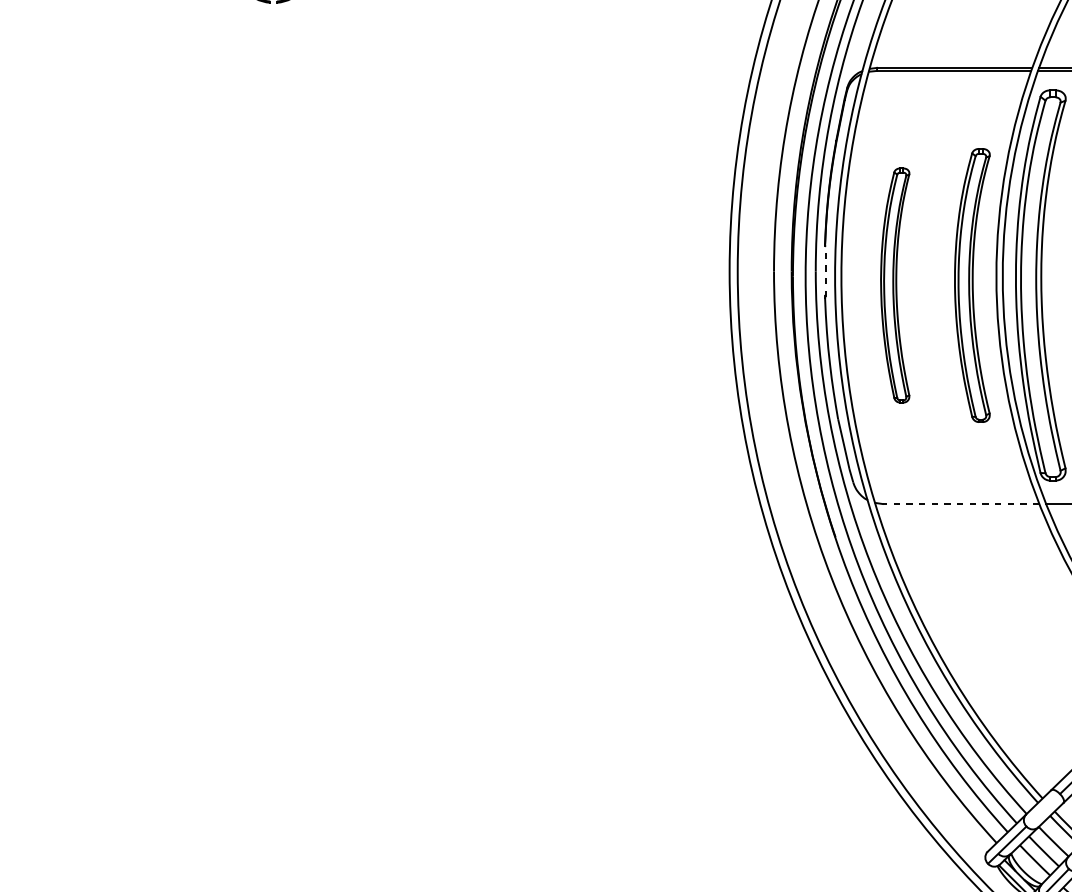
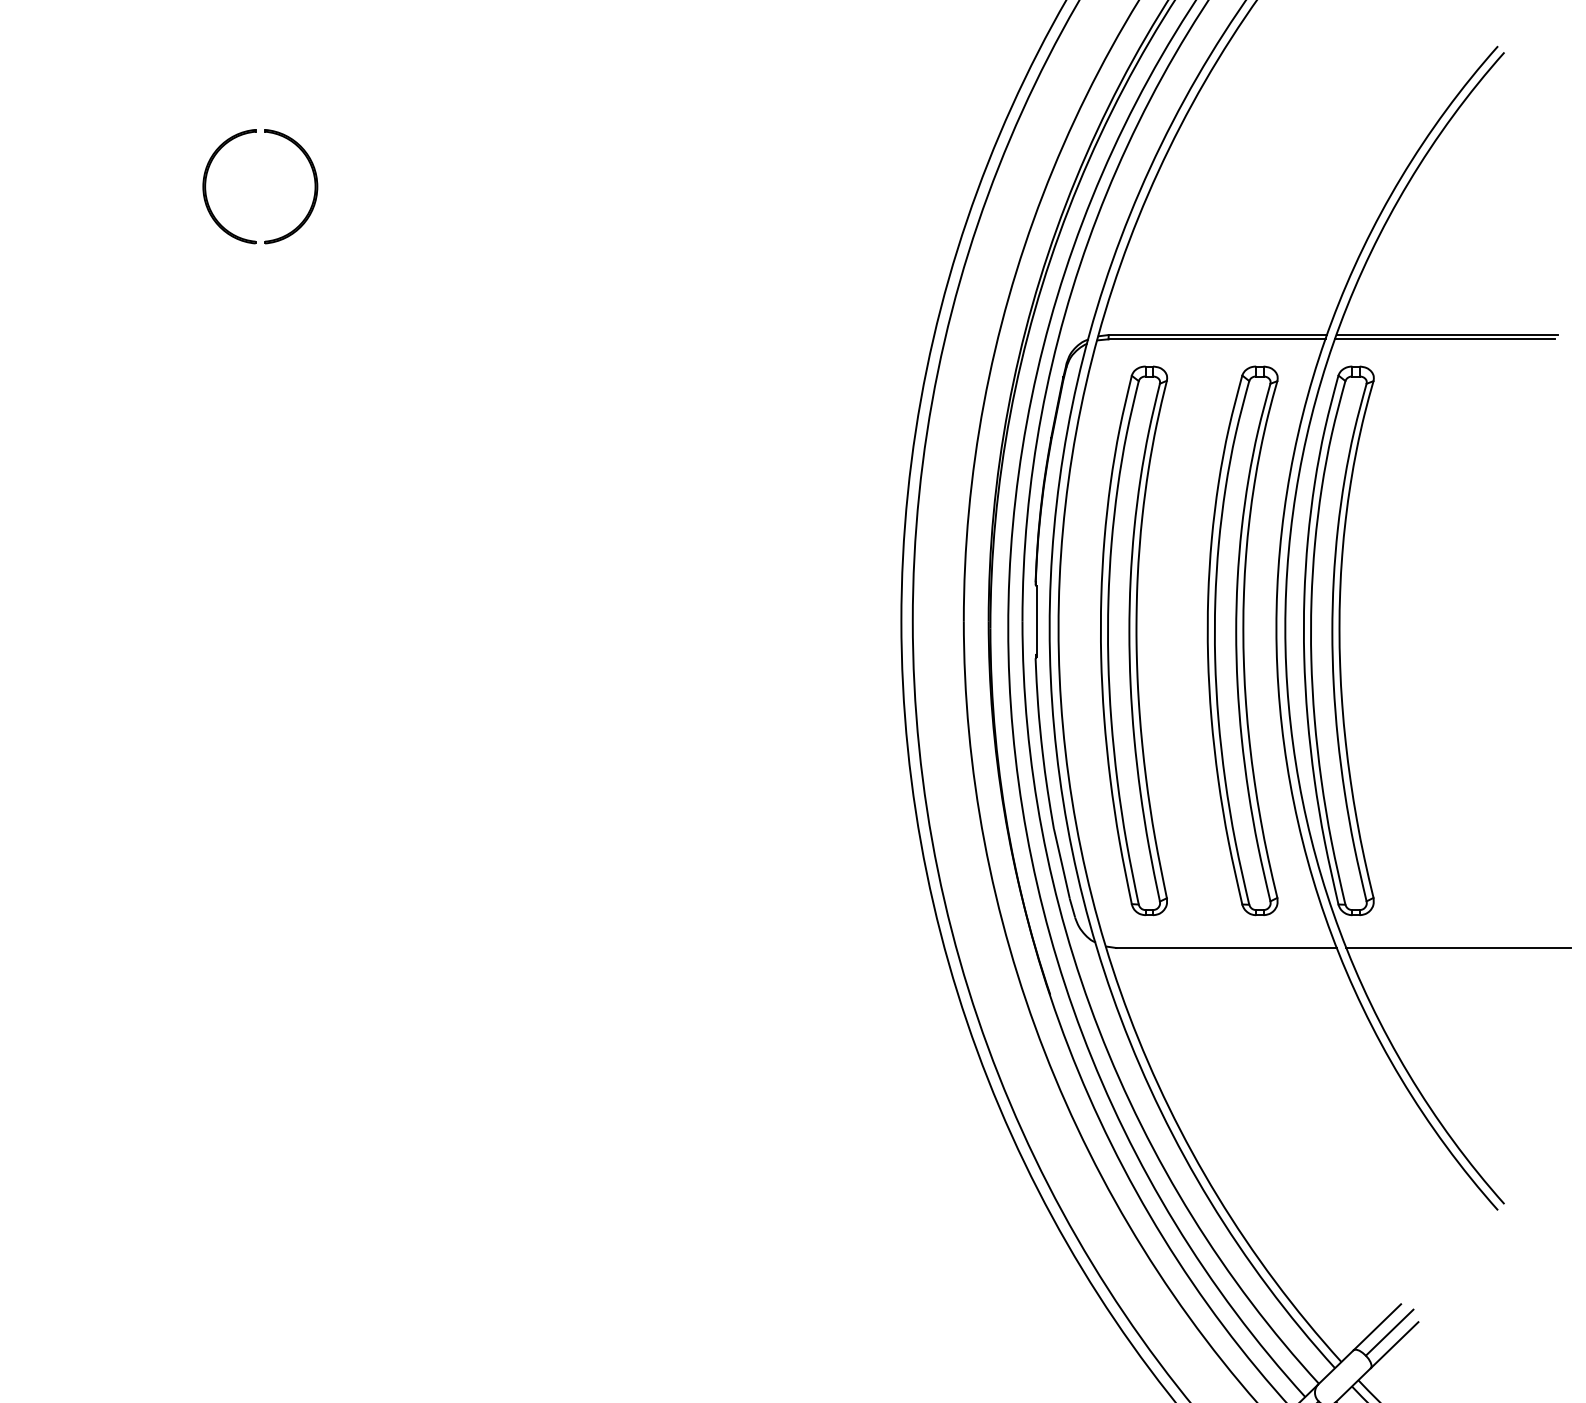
line: (825, 271) -> (1036, 621), dashed -> solid
part: (895, 285) -> (1134, 640), size x1.67
part: (972, 285) -> (1242, 640), size x1.43
line: (960, 504) -> (1226, 948), dashed -> solid

